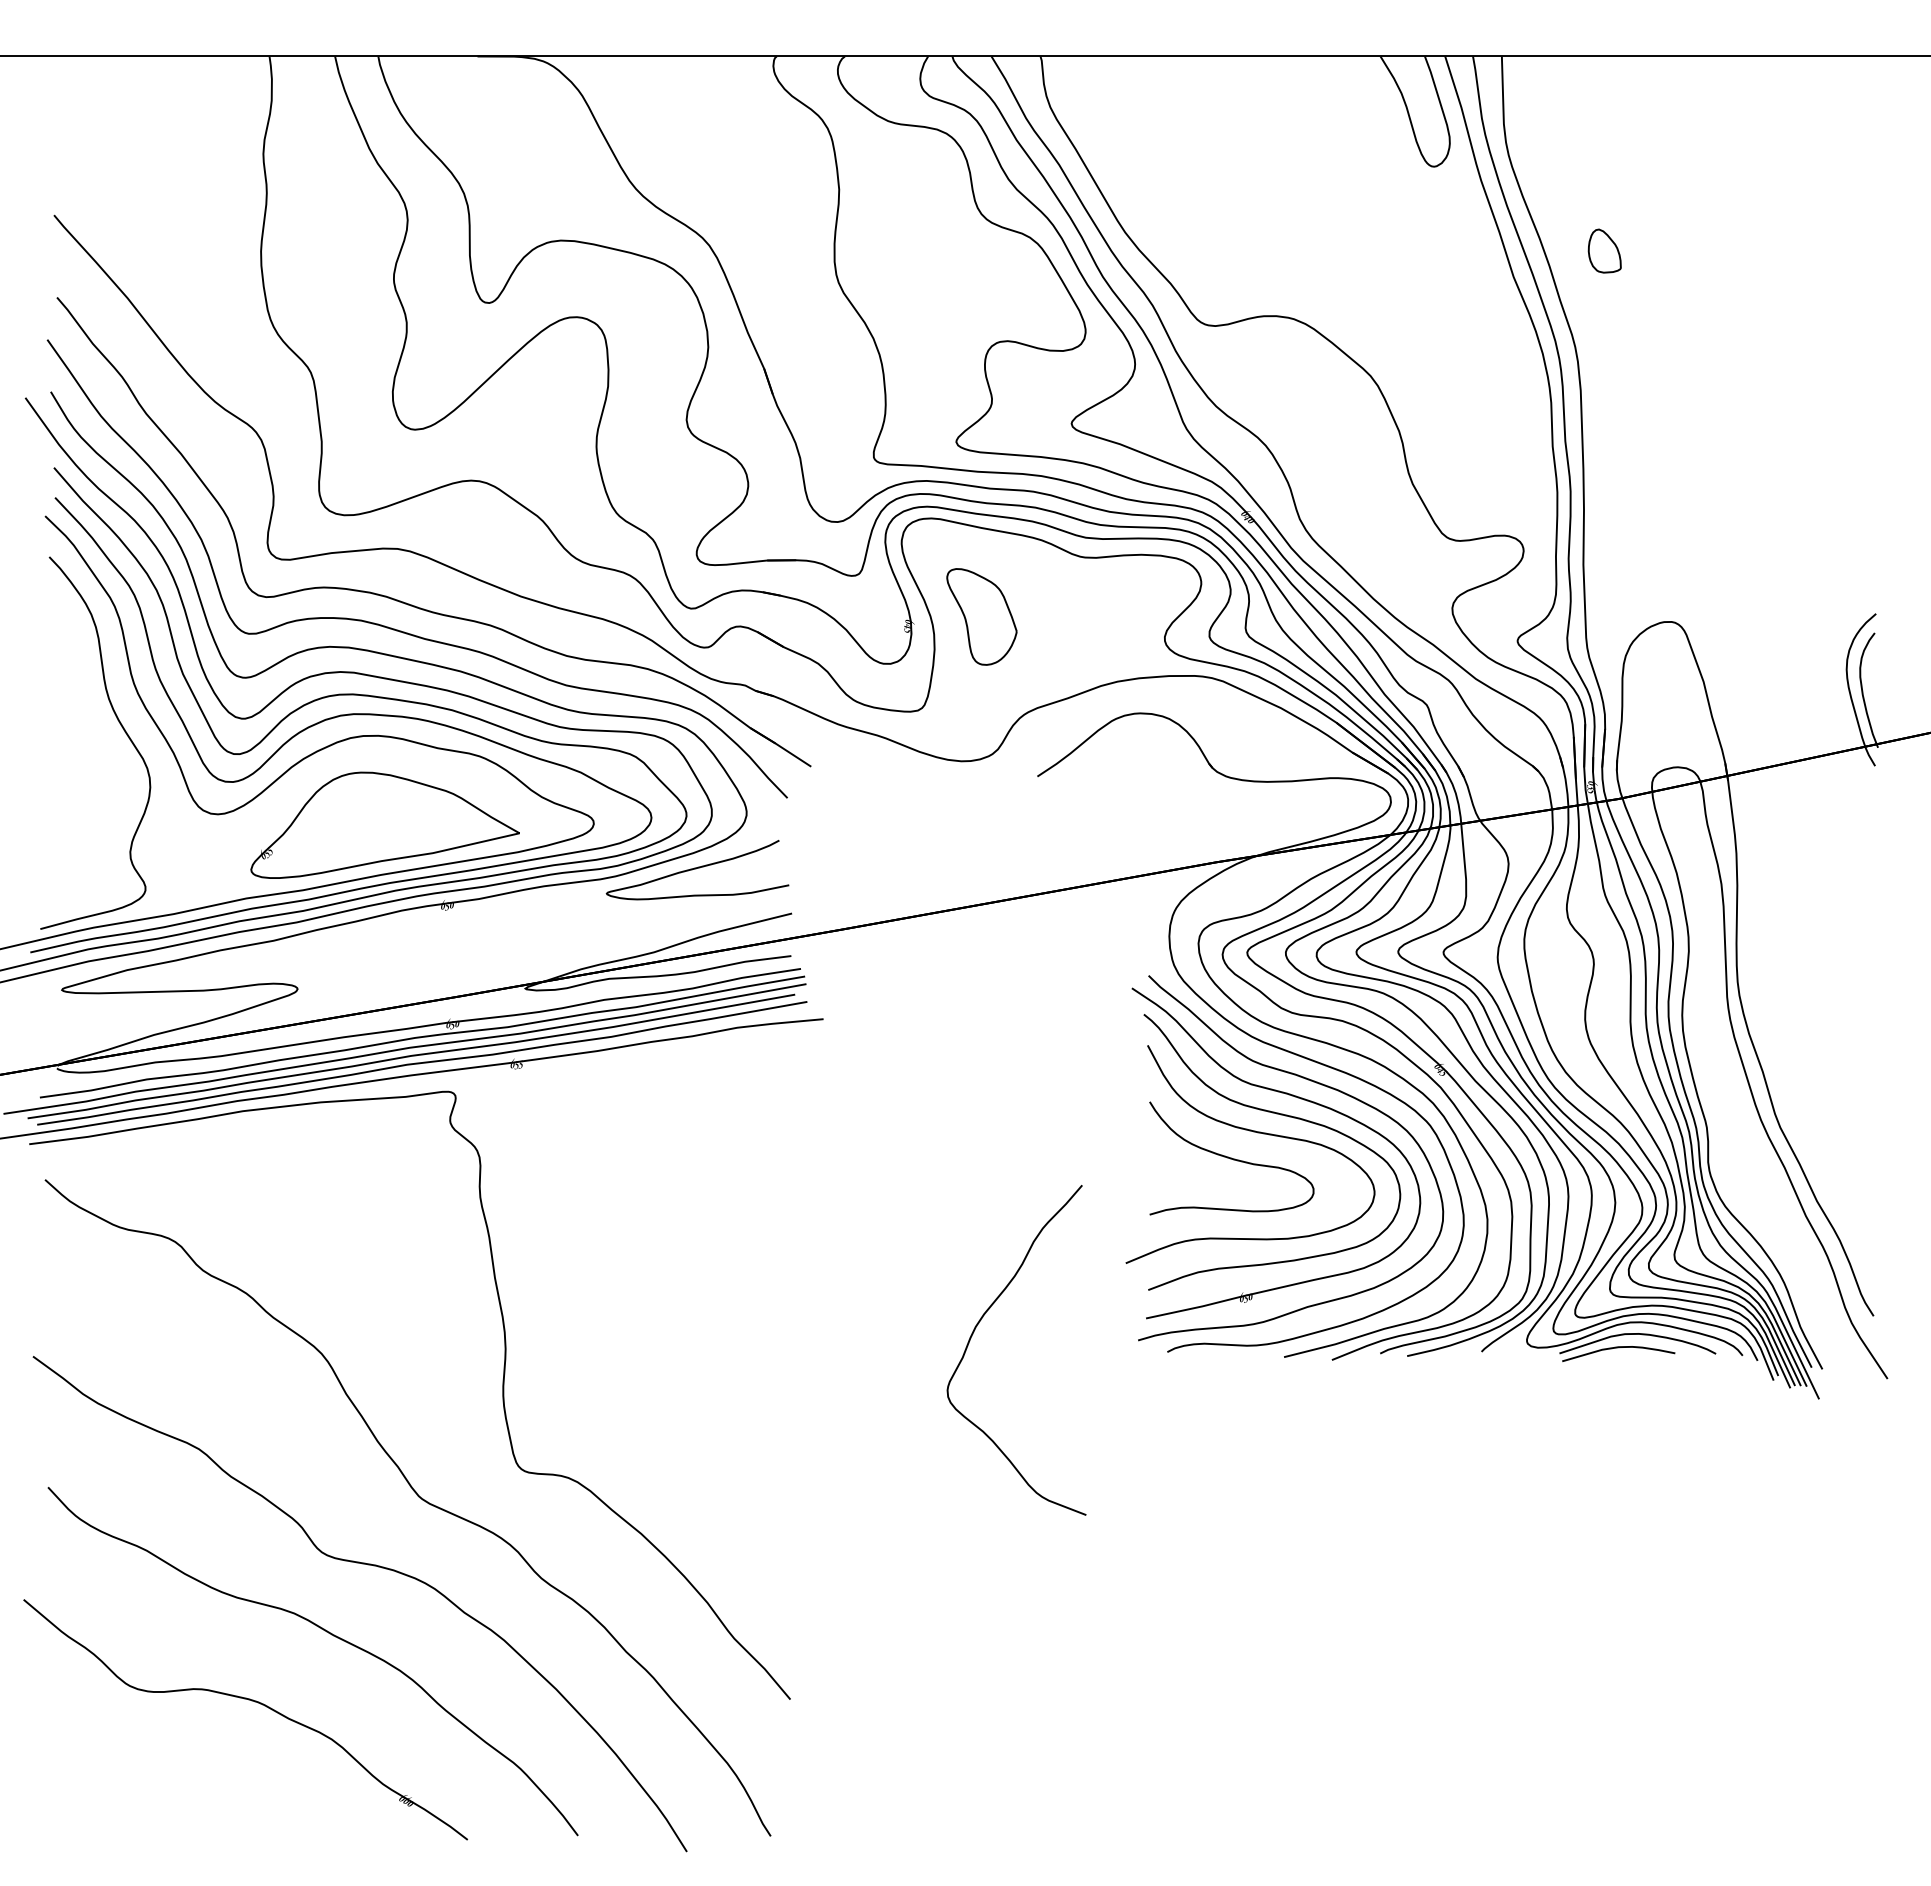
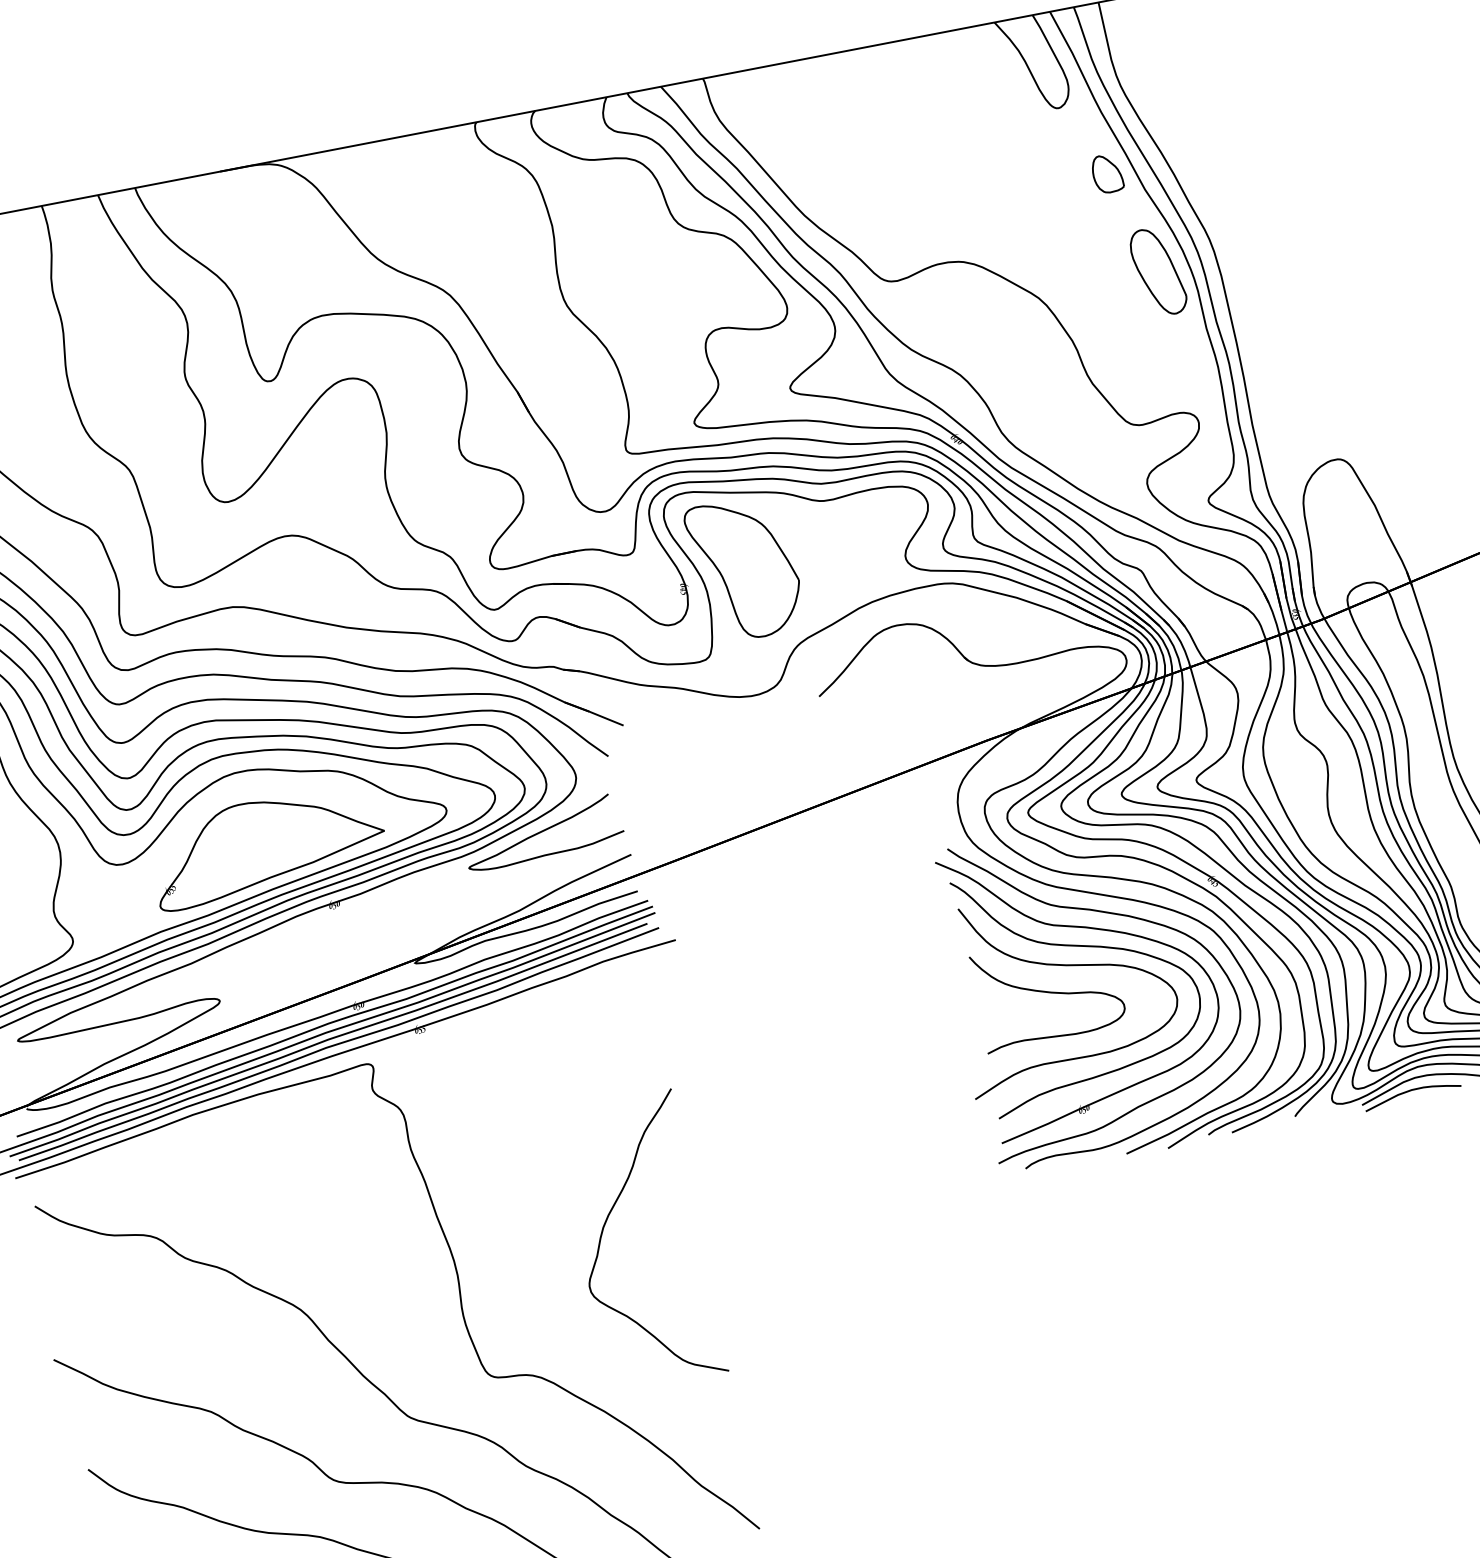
part: (1604, 250) -> (1107, 173), moved
part: (1510, 371) -> (1157, 271), added
part: (981, 616) -> (744, 568), size x1.67
curve: (975, 1330) -> (603, 1230), moved

